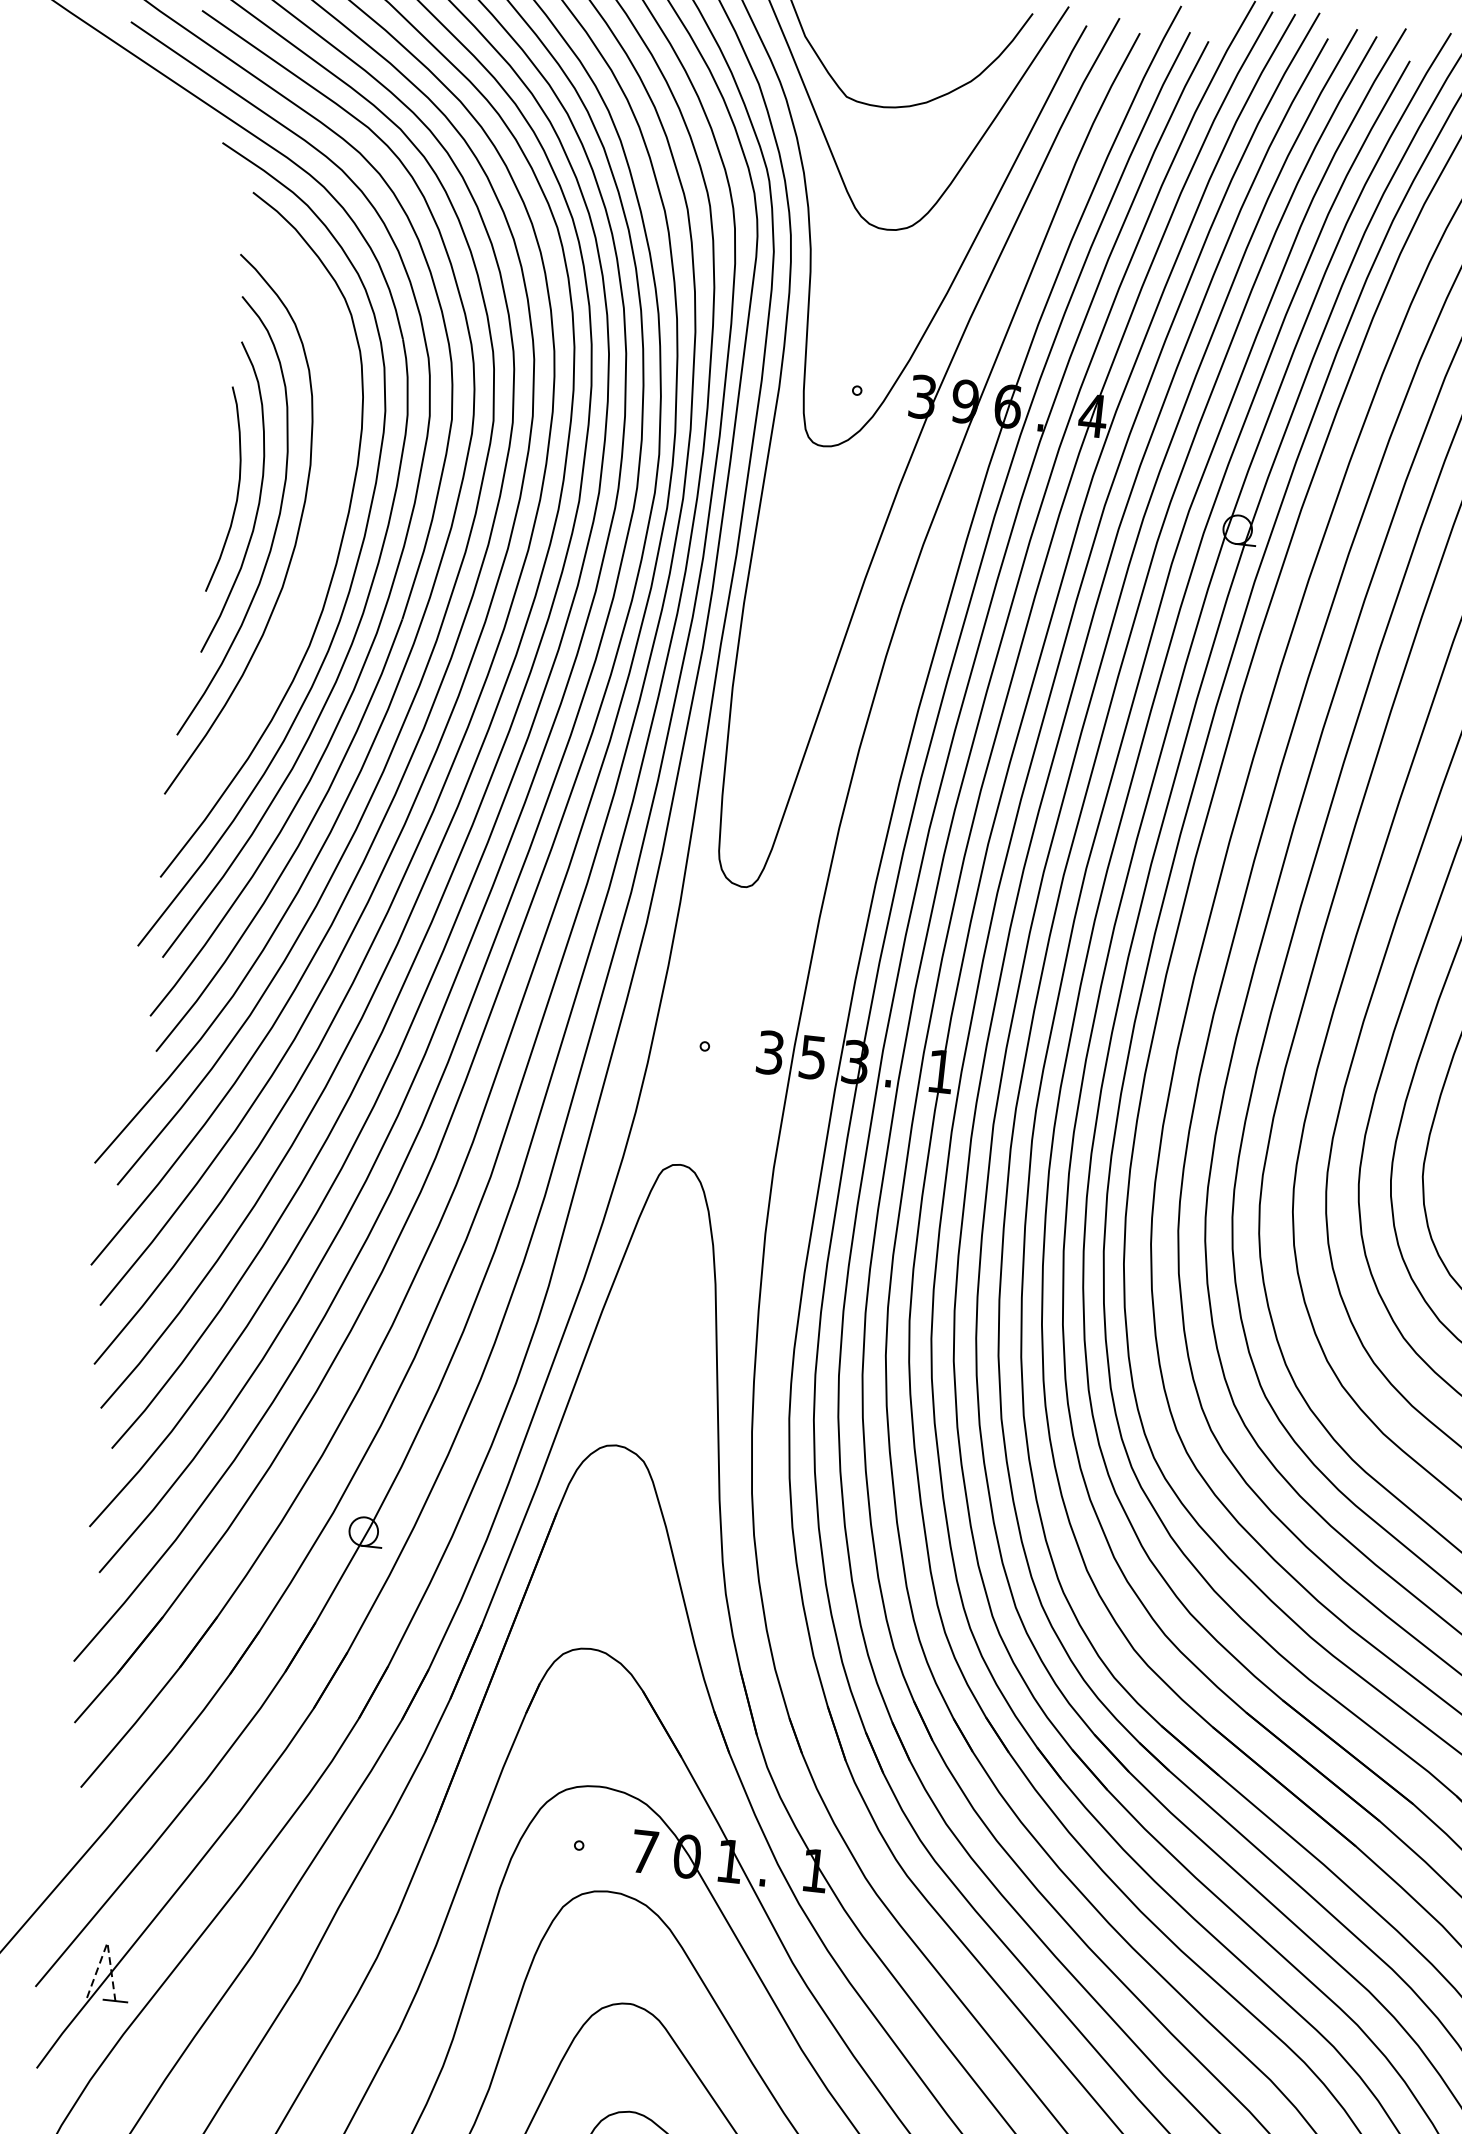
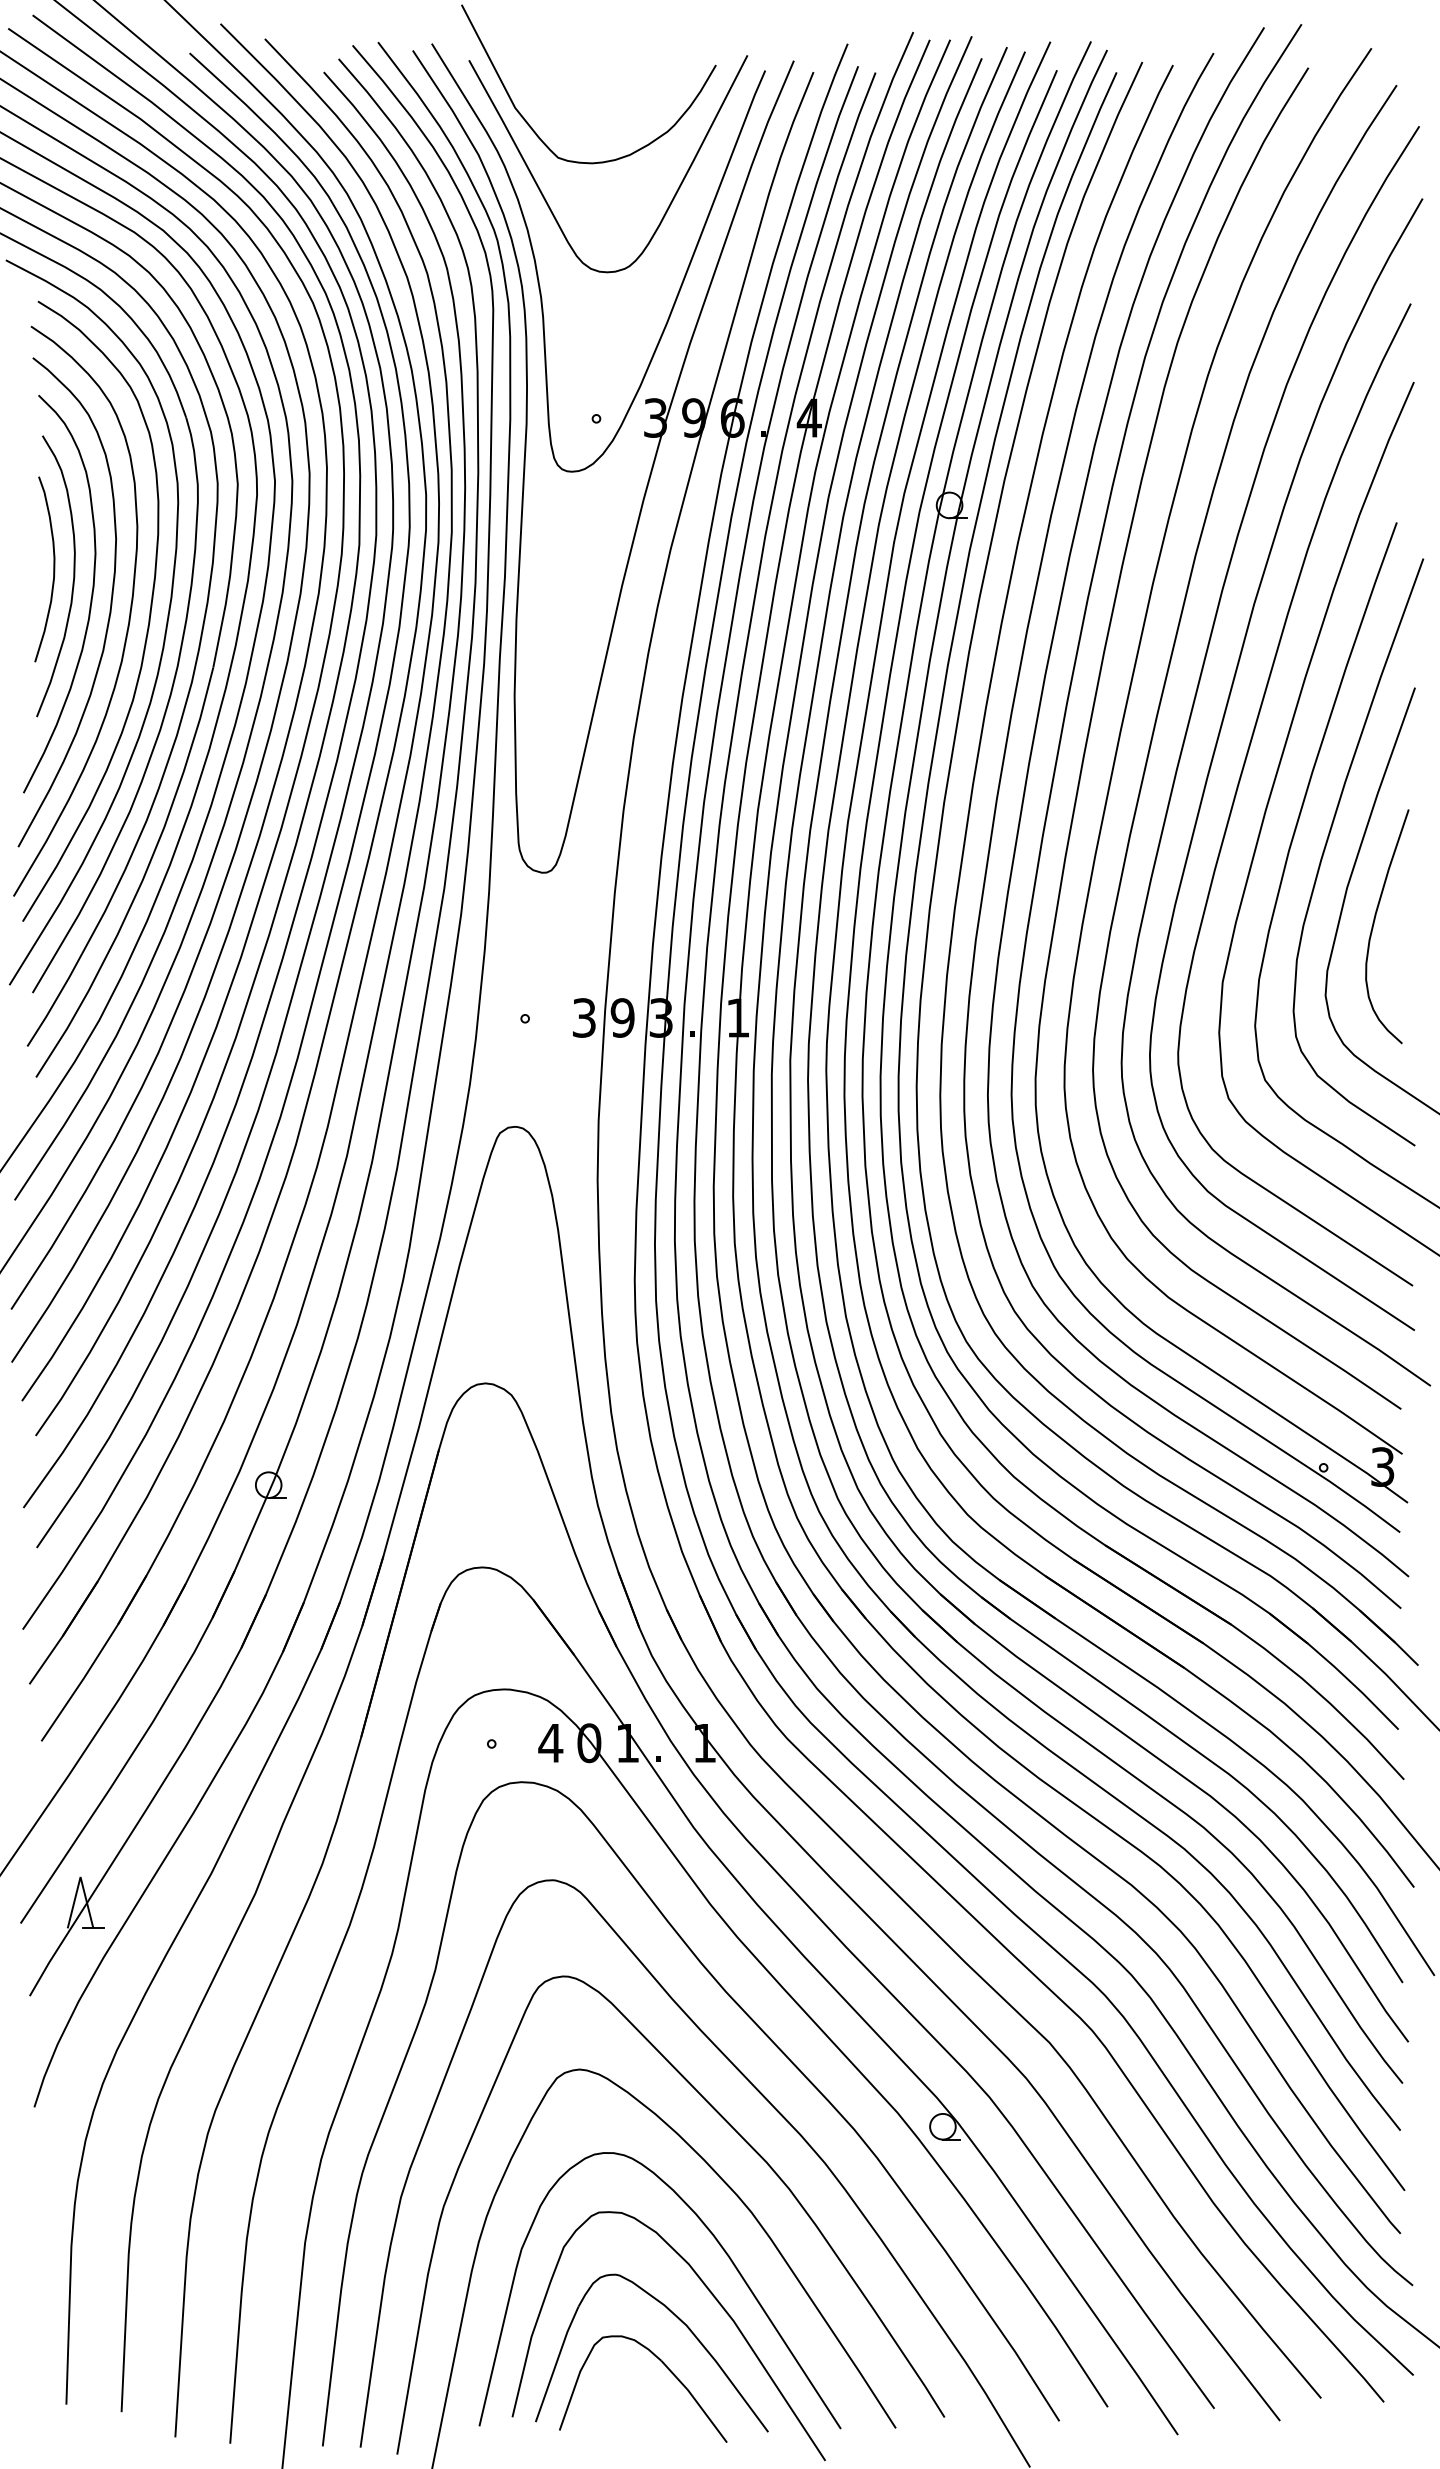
curve: (314, 554) -> (128, 618), added
text: (812, 1056) -> (622, 1017), 5 -> 9
text: (644, 1852) -> (550, 1743), 7 -> 4
line: (107, 1943) -> (80, 1877), dashed -> solid

